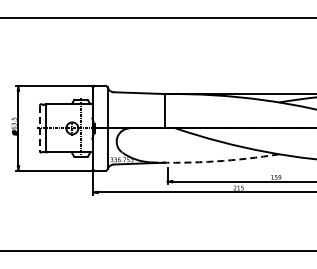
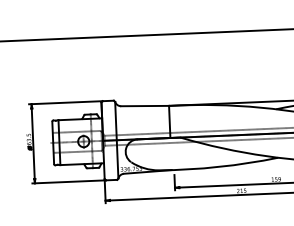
line: (39, 128) -> (53, 143), dashed -> solid
arc: (215, 161) -> (218, 166), dashed -> solid

